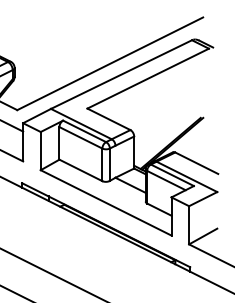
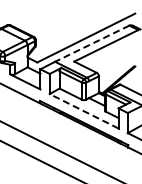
line: (120, 74) -> (91, 43), solid -> dashed
line: (106, 203) -> (84, 111), solid -> dashed

